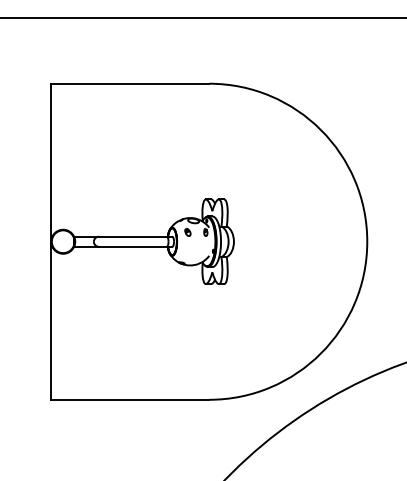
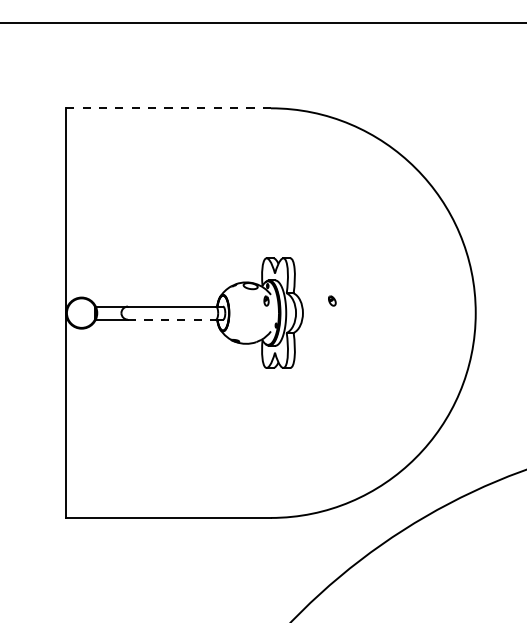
line: (130, 83) -> (168, 108), solid -> dashed
part: (188, 232) -> (332, 300), moved
line: (132, 246) -> (171, 319), solid -> dashed

